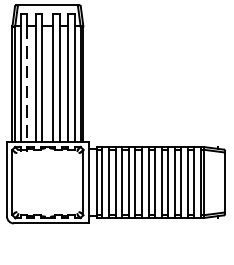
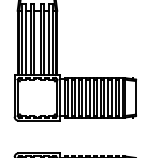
line: (28, 85) -> (26, 43), dashed -> solid

